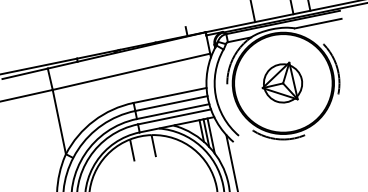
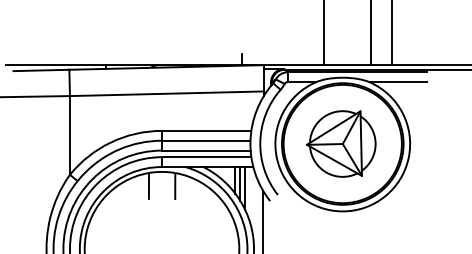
part: (282, 83) -> (341, 143), size x1.43
arc: (294, 138) -> (342, 211), dashed -> solid

